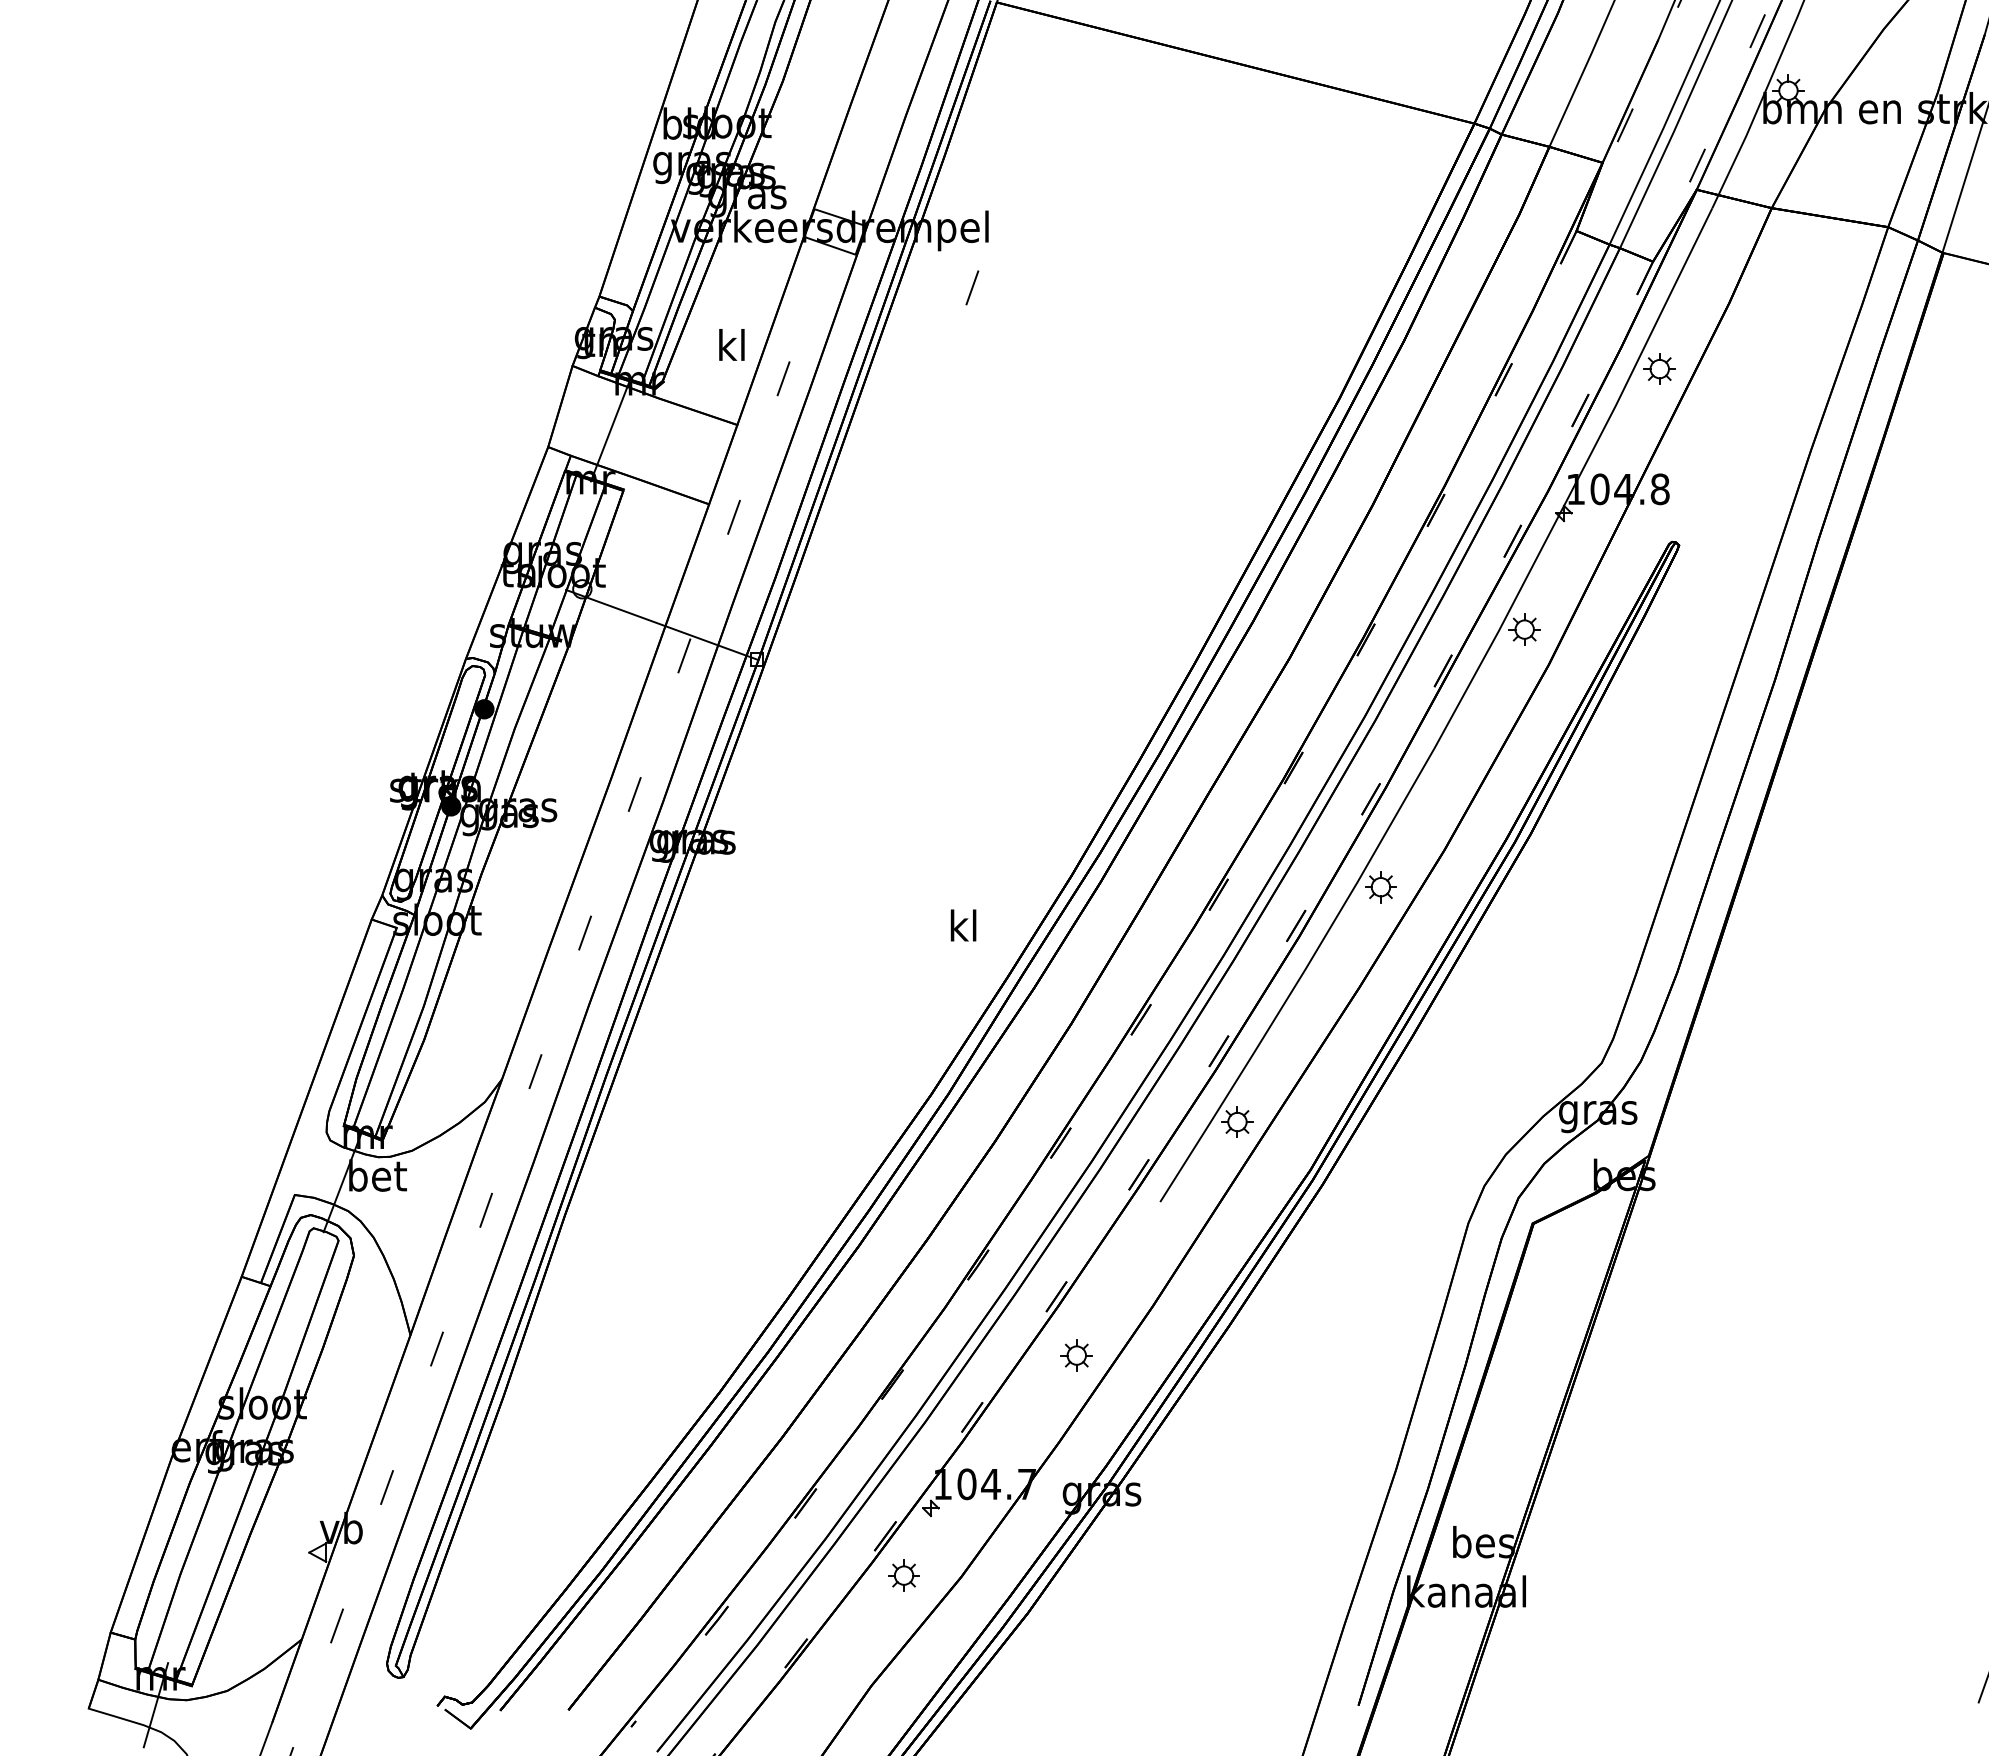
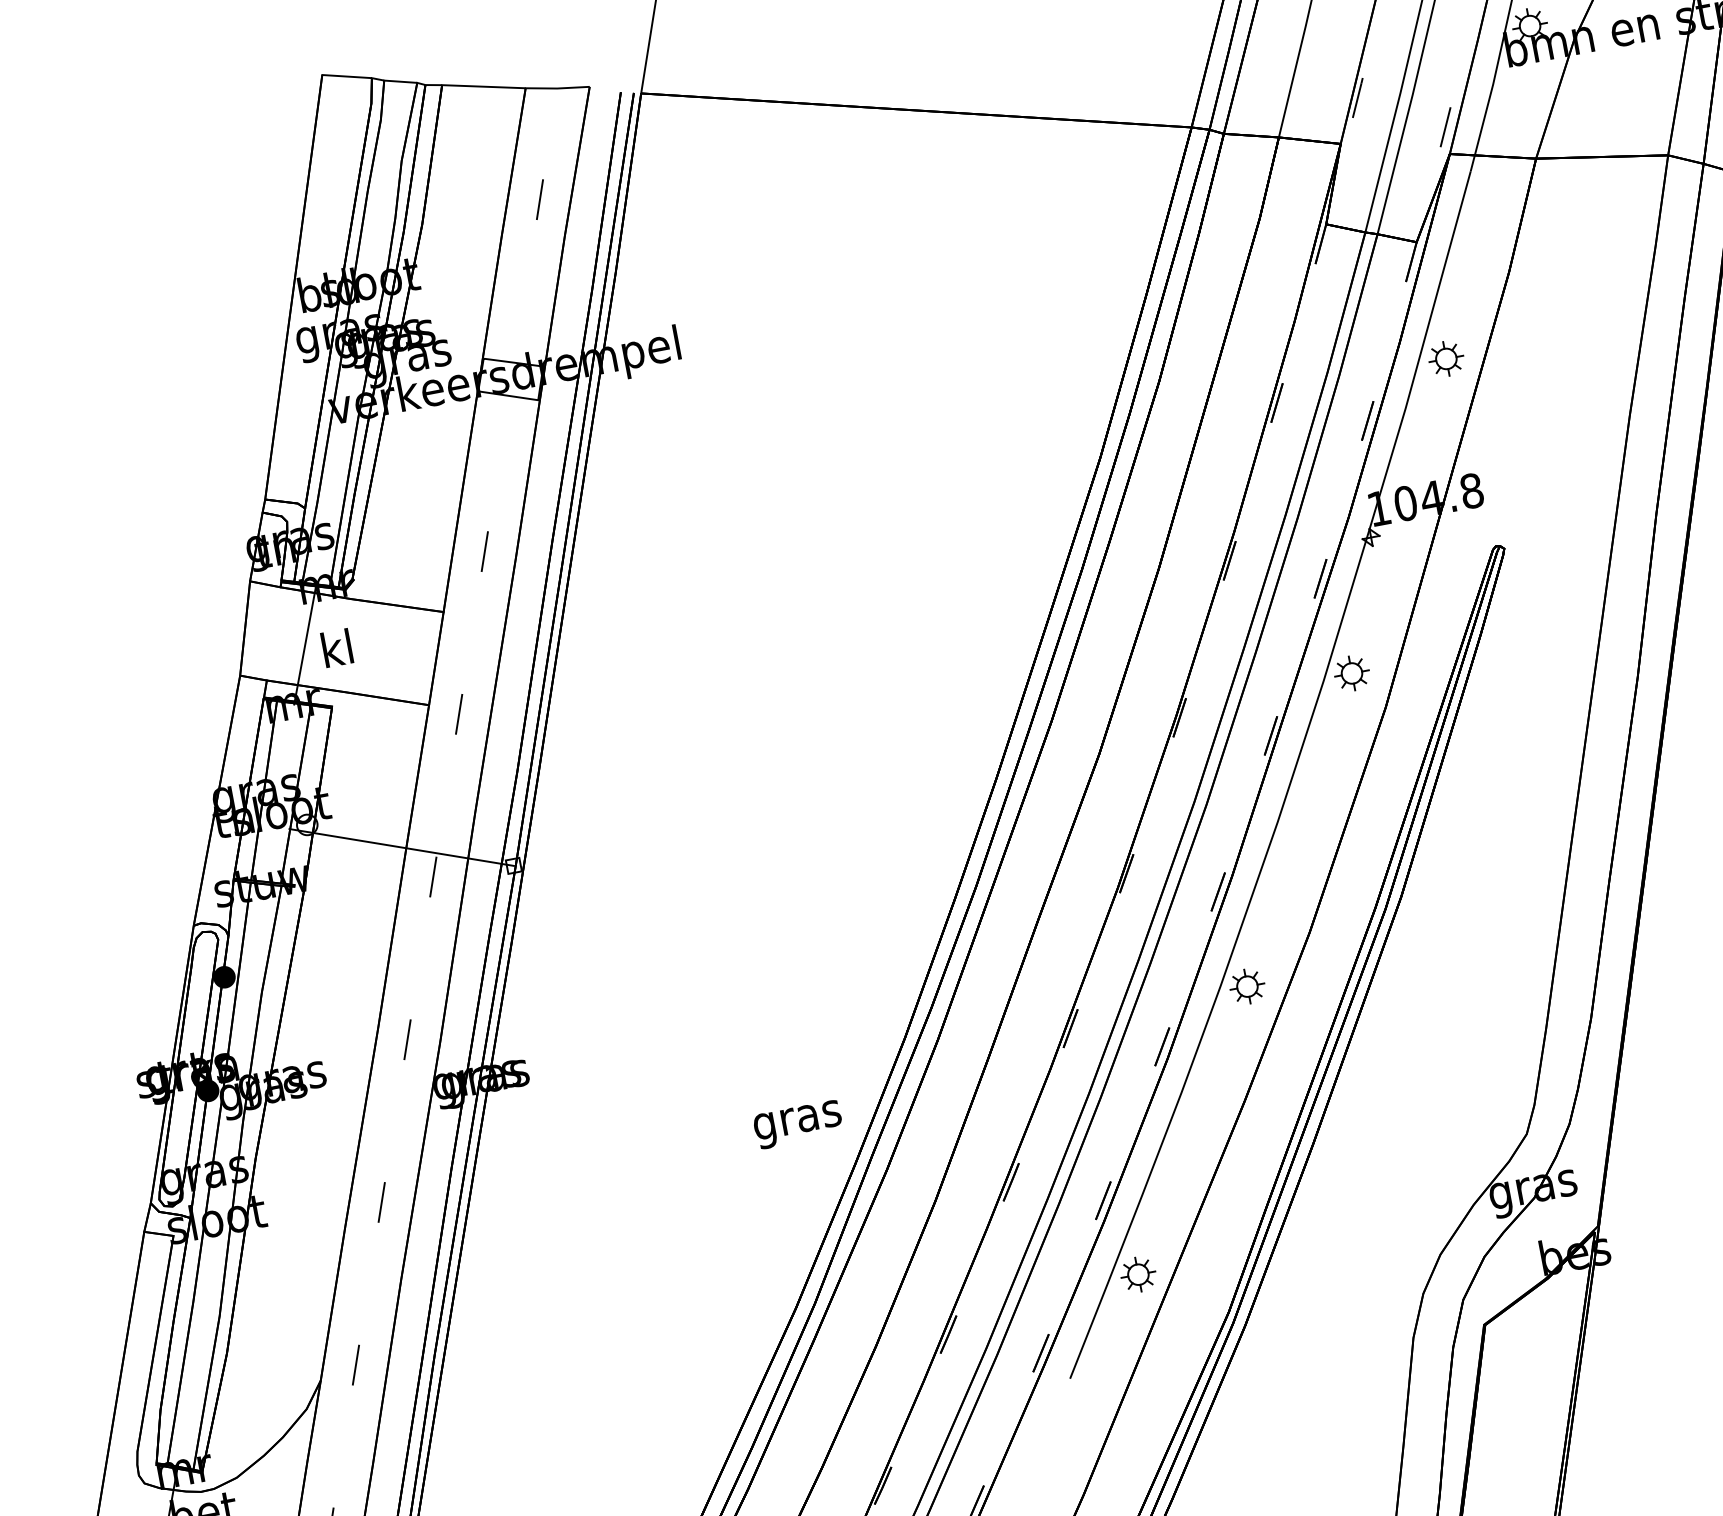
line: (972, 287) -> (540, 199), moved
text: (731, 344) -> (336, 647), moved
text: (963, 929) -> (797, 1119), kl -> gras

